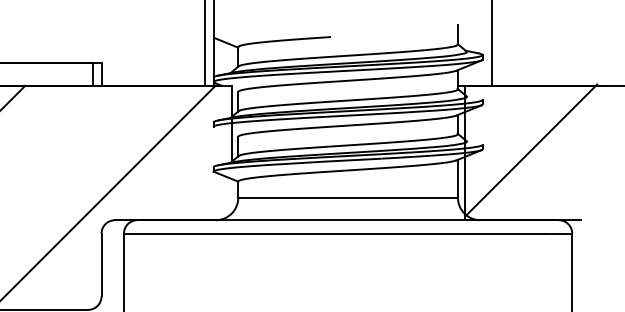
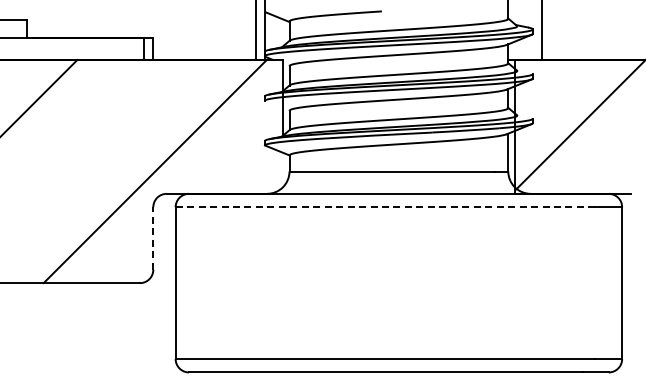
line: (334, 233) -> (385, 207), solid -> dashed
line: (101, 264) -> (153, 237), solid -> dashed

